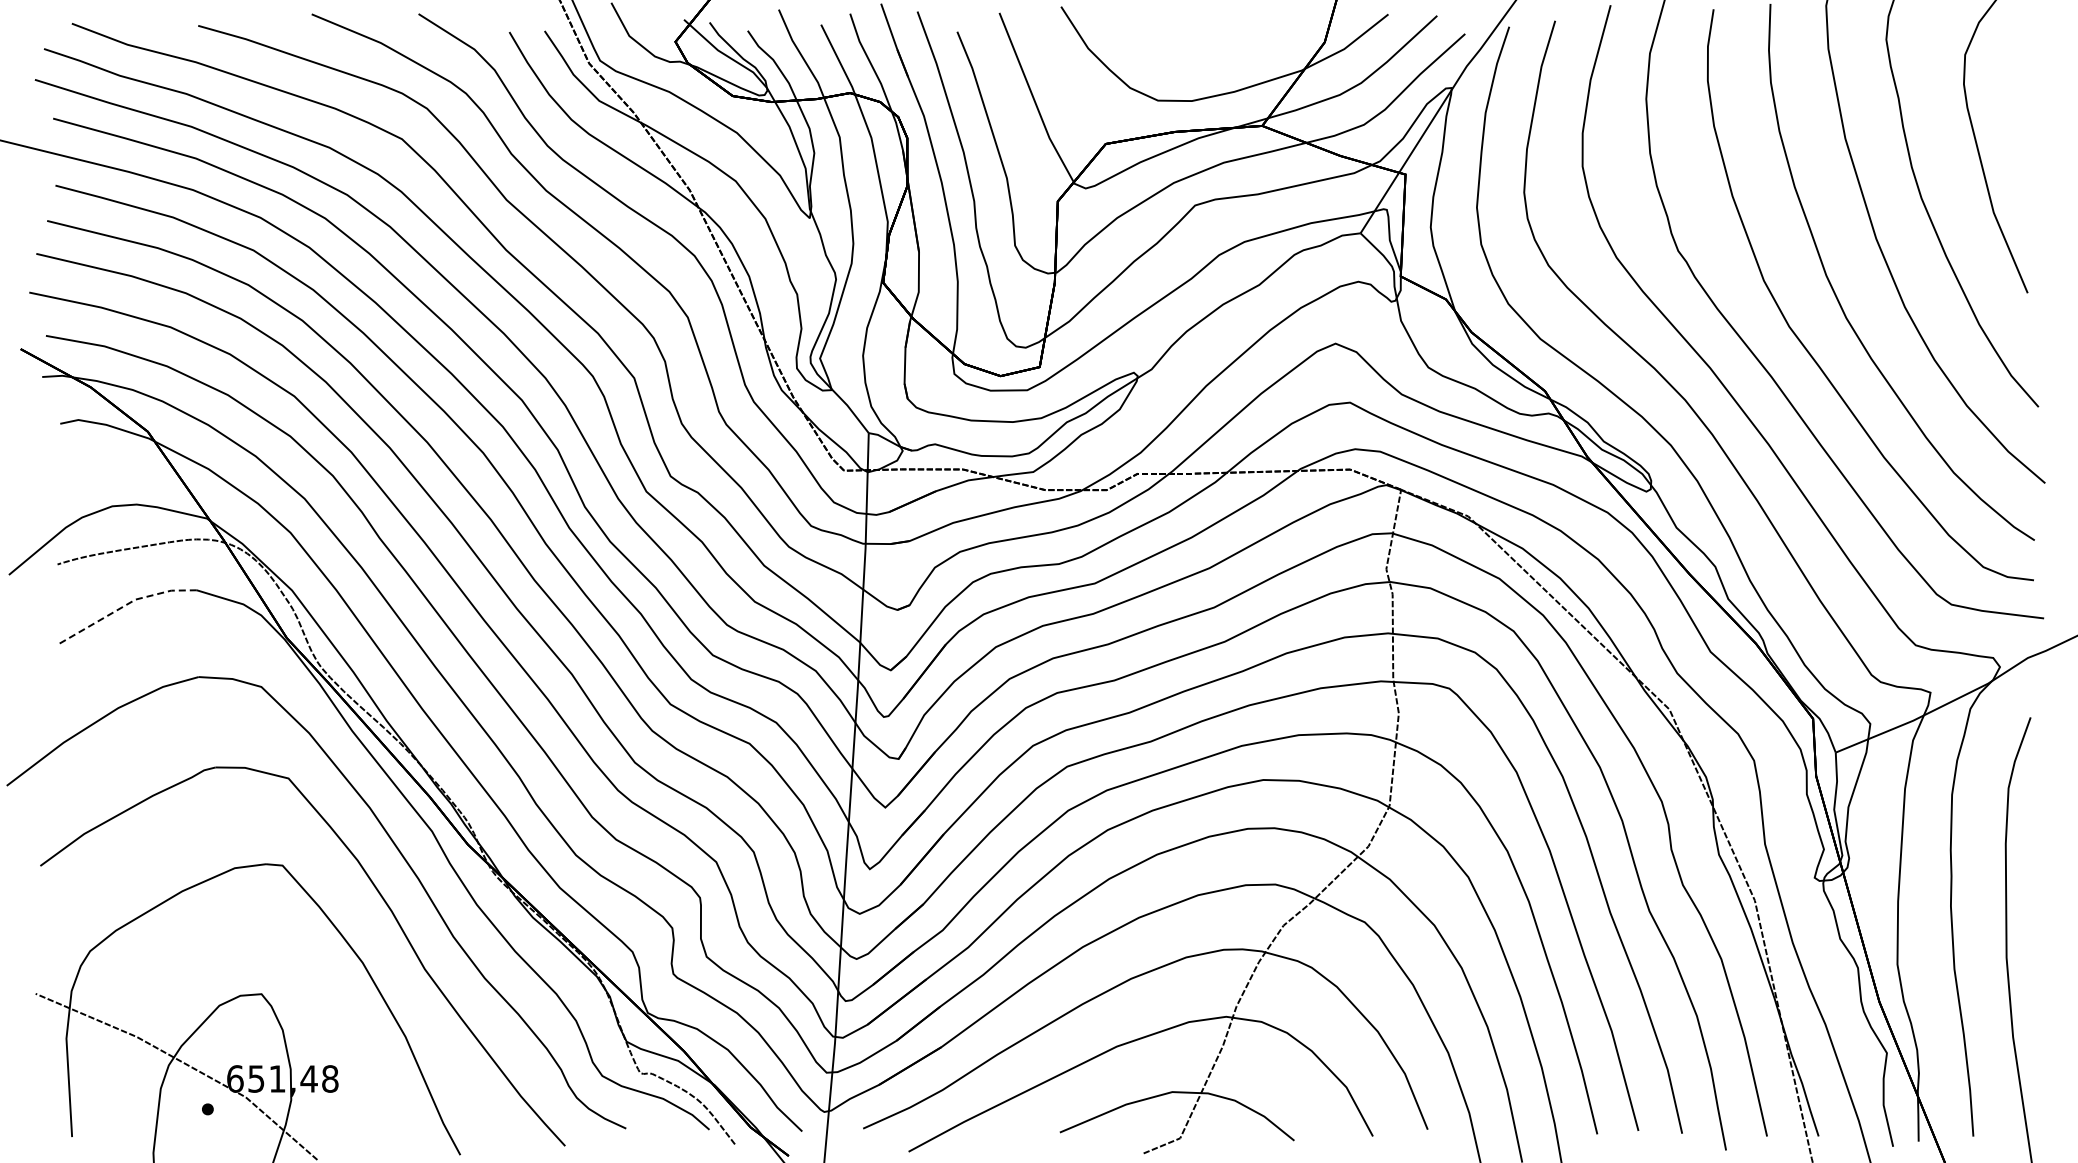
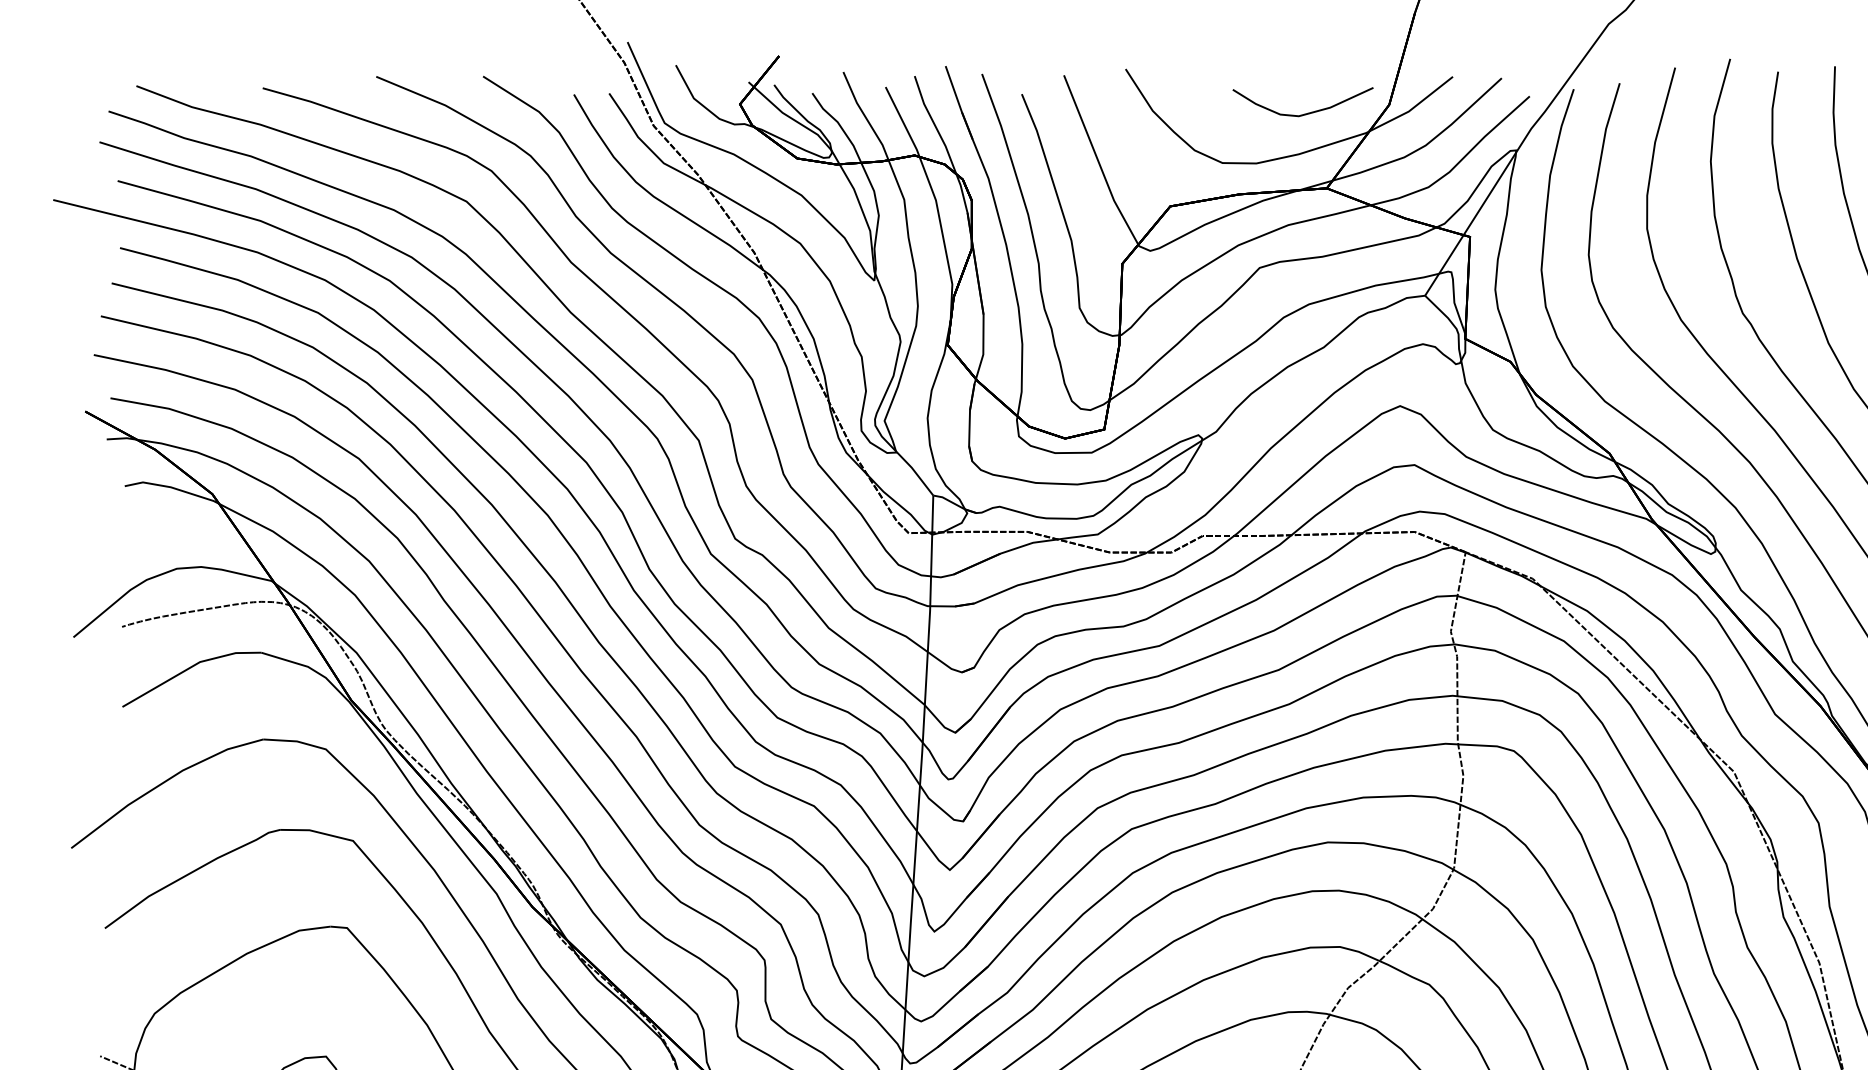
curve: (1241, 50) -> (1306, 112), added
line: (124, 606) -> (189, 668), dashed -> solid

